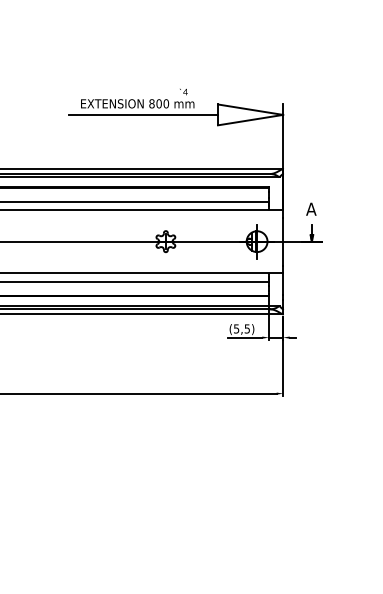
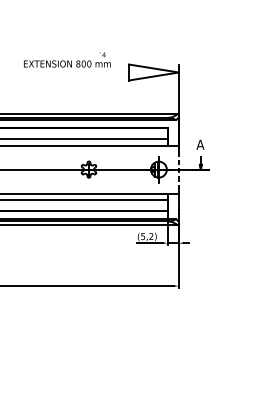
line: (143, 114) -> (71, 72), removed
line: (283, 242) -> (179, 170), solid -> dashed
text: (246, 328) -> (150, 236), (5,5) -> (5,2)

